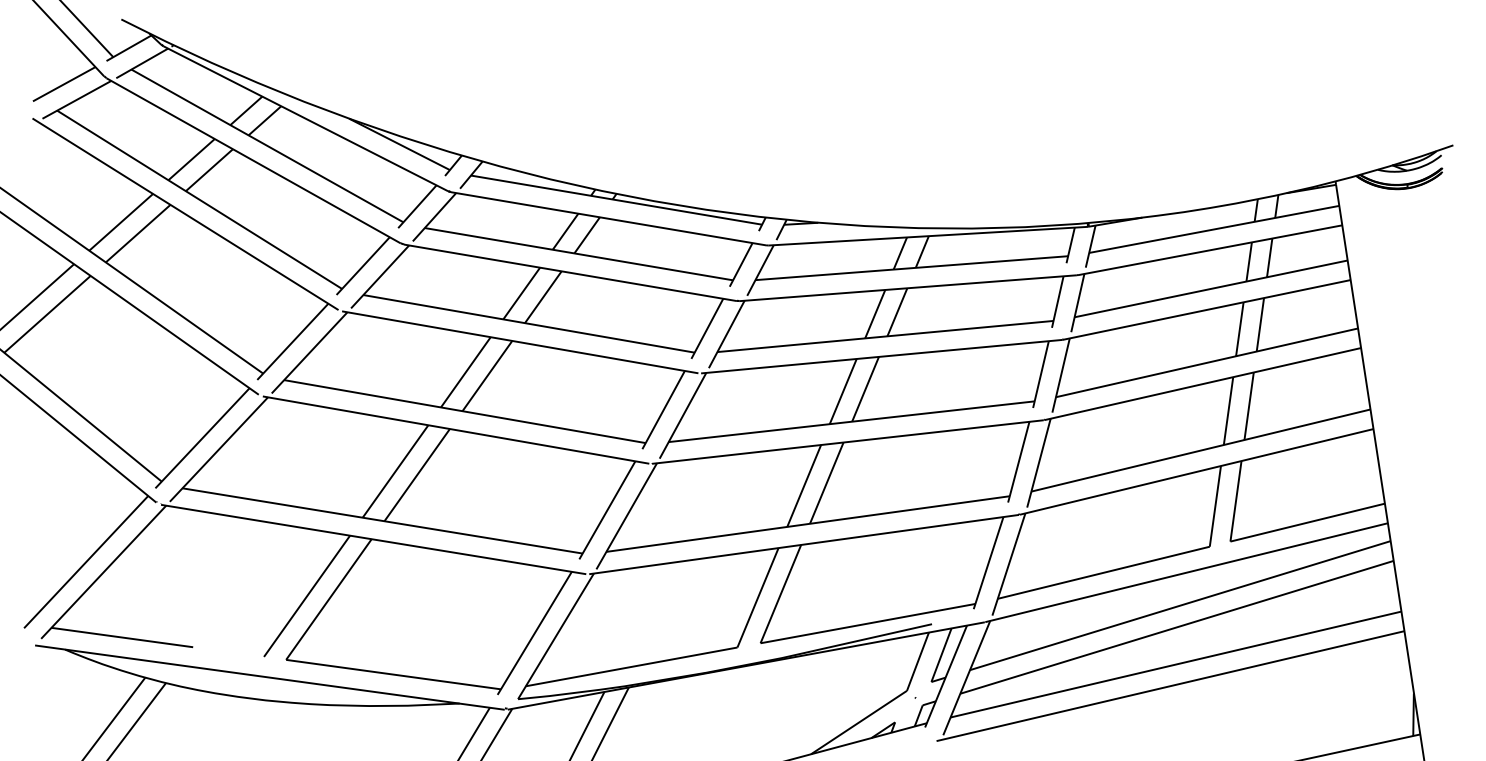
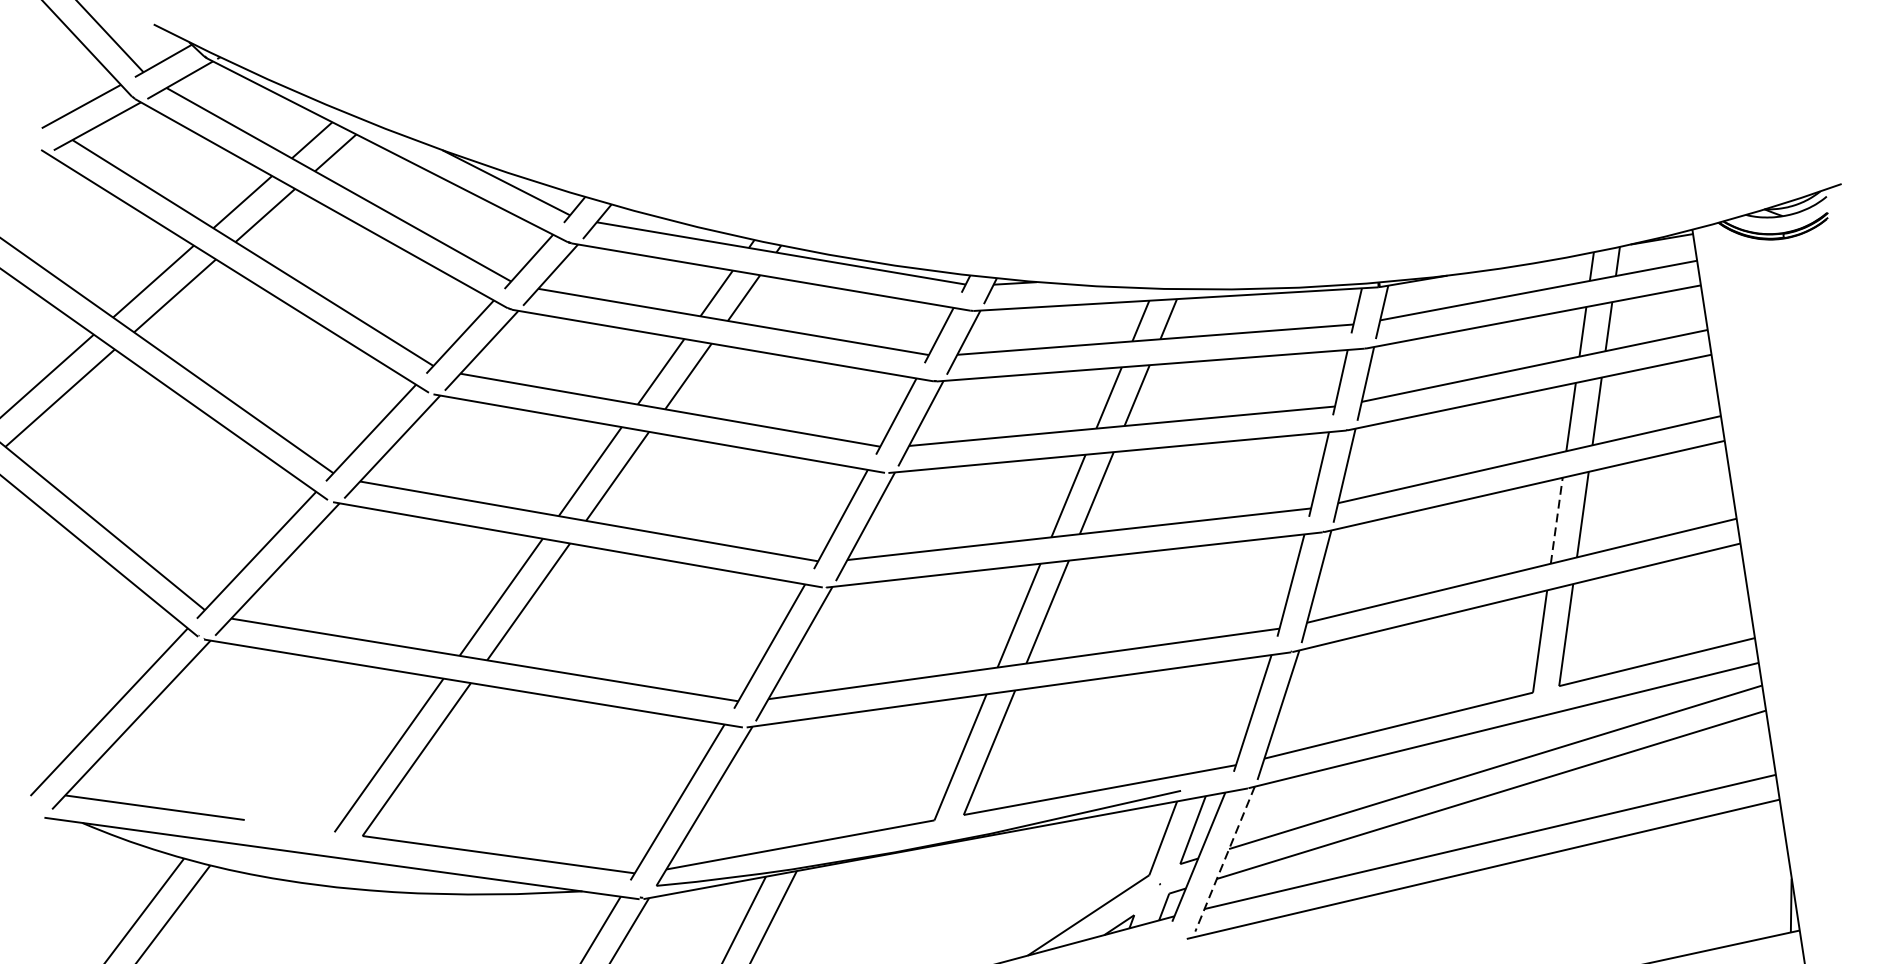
line: (1228, 410) -> (1556, 520), solid -> dashed
line: (966, 678) -> (1224, 859), solid -> dashed

